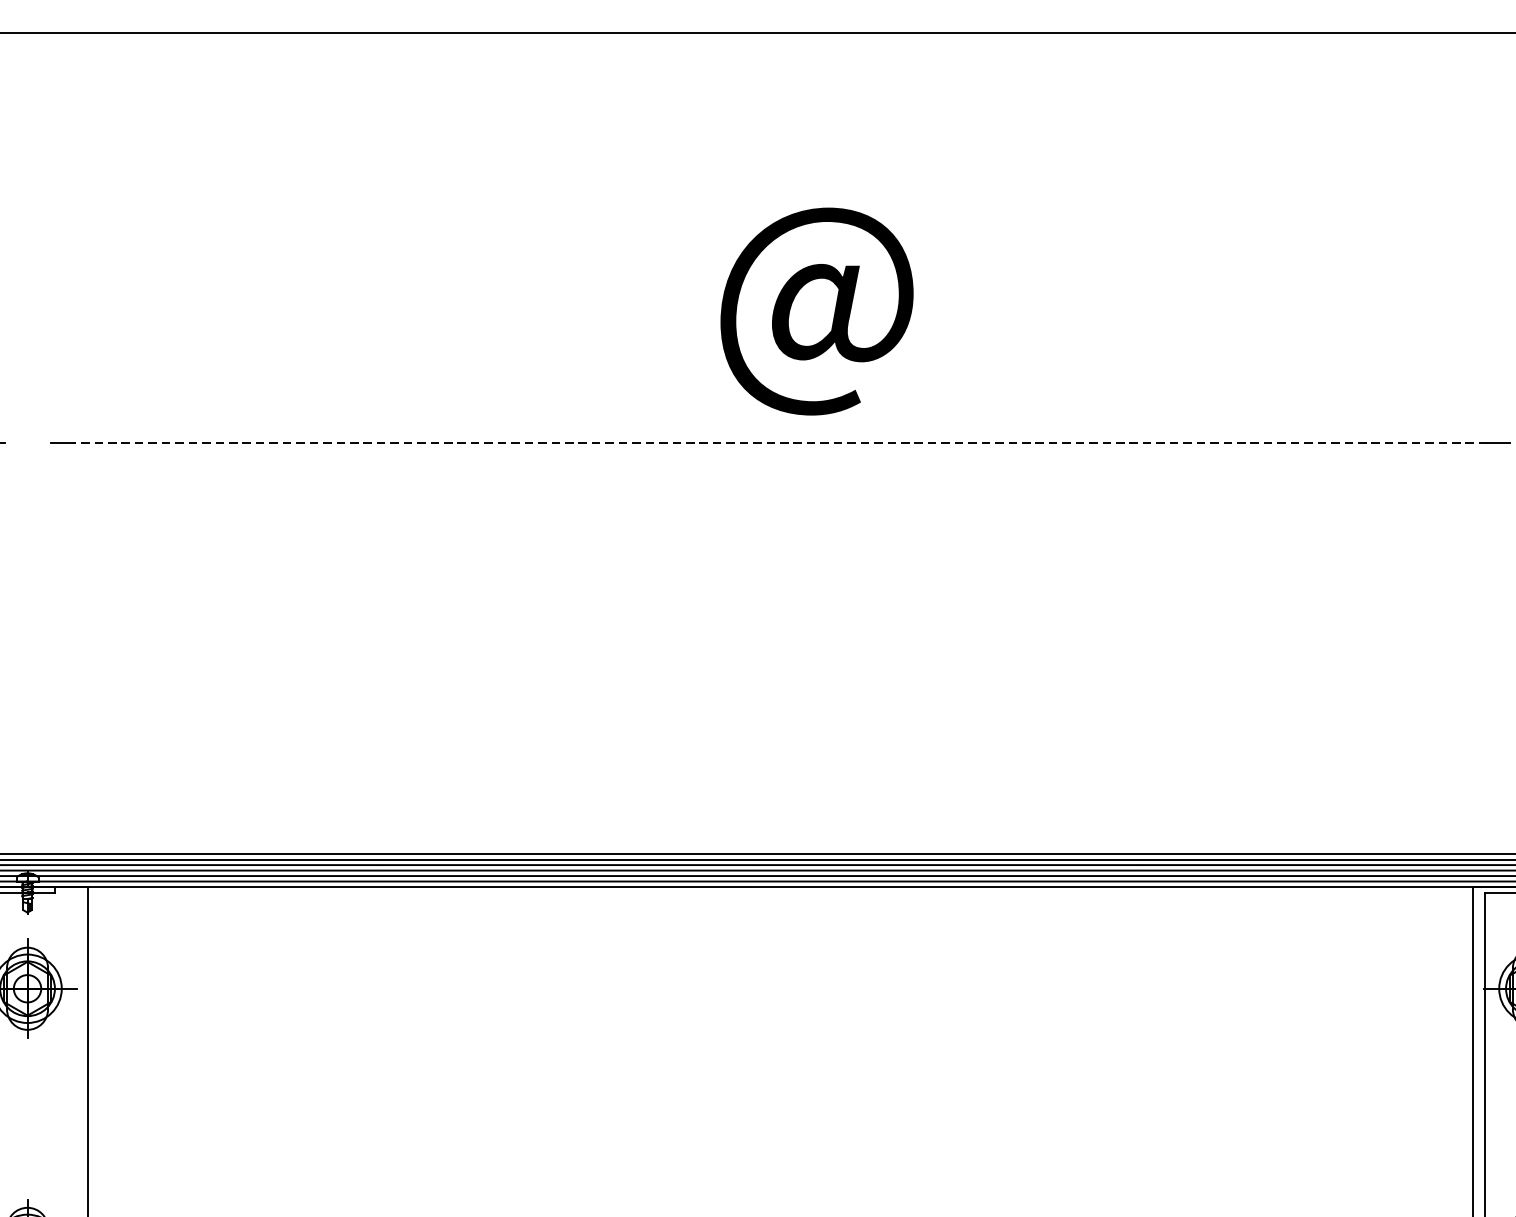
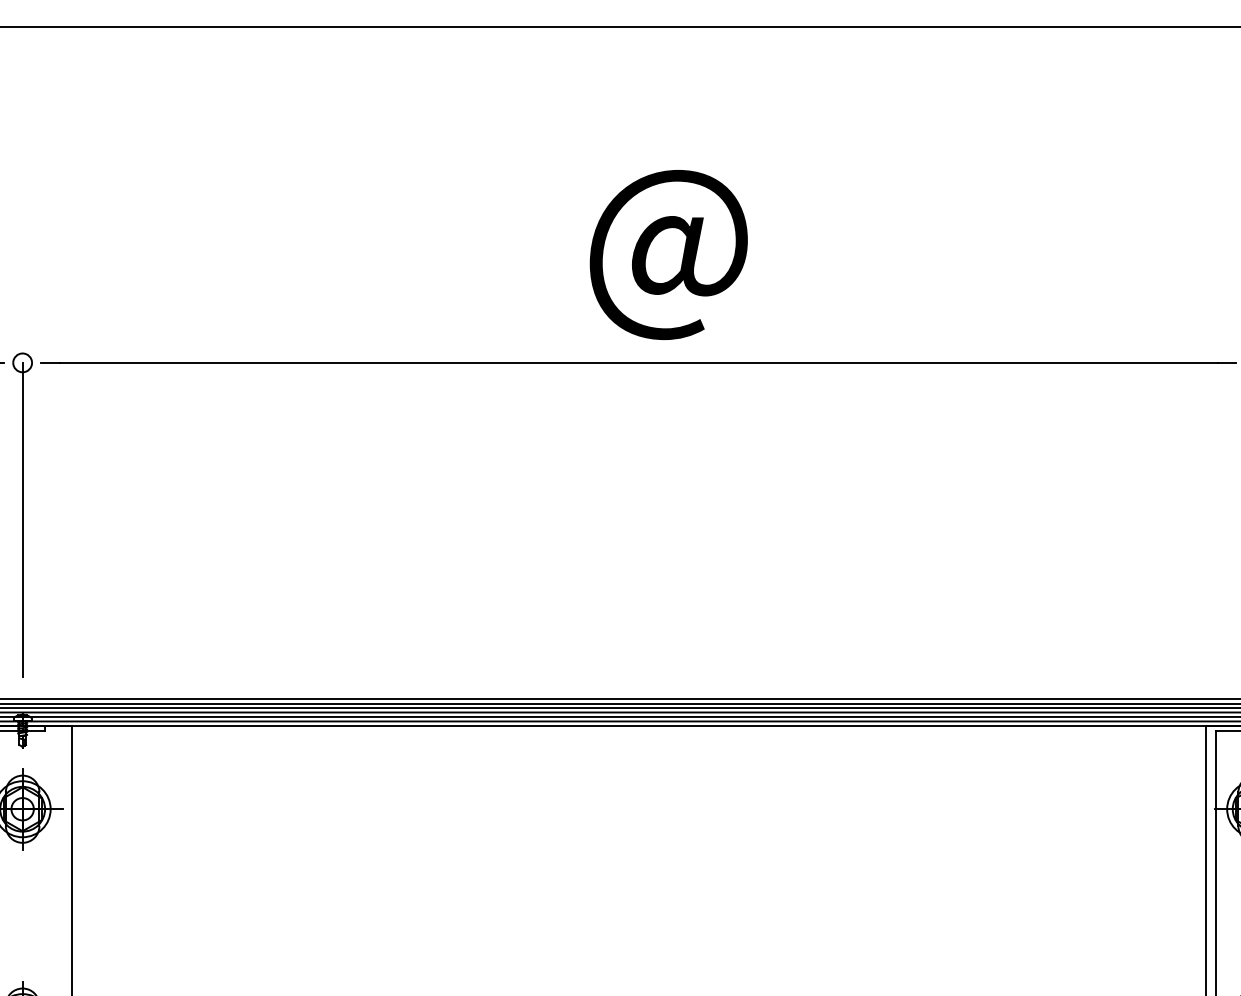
line: (779, 442) -> (638, 362), dashed -> solid
part: (27, 628) -> (22, 514), added

